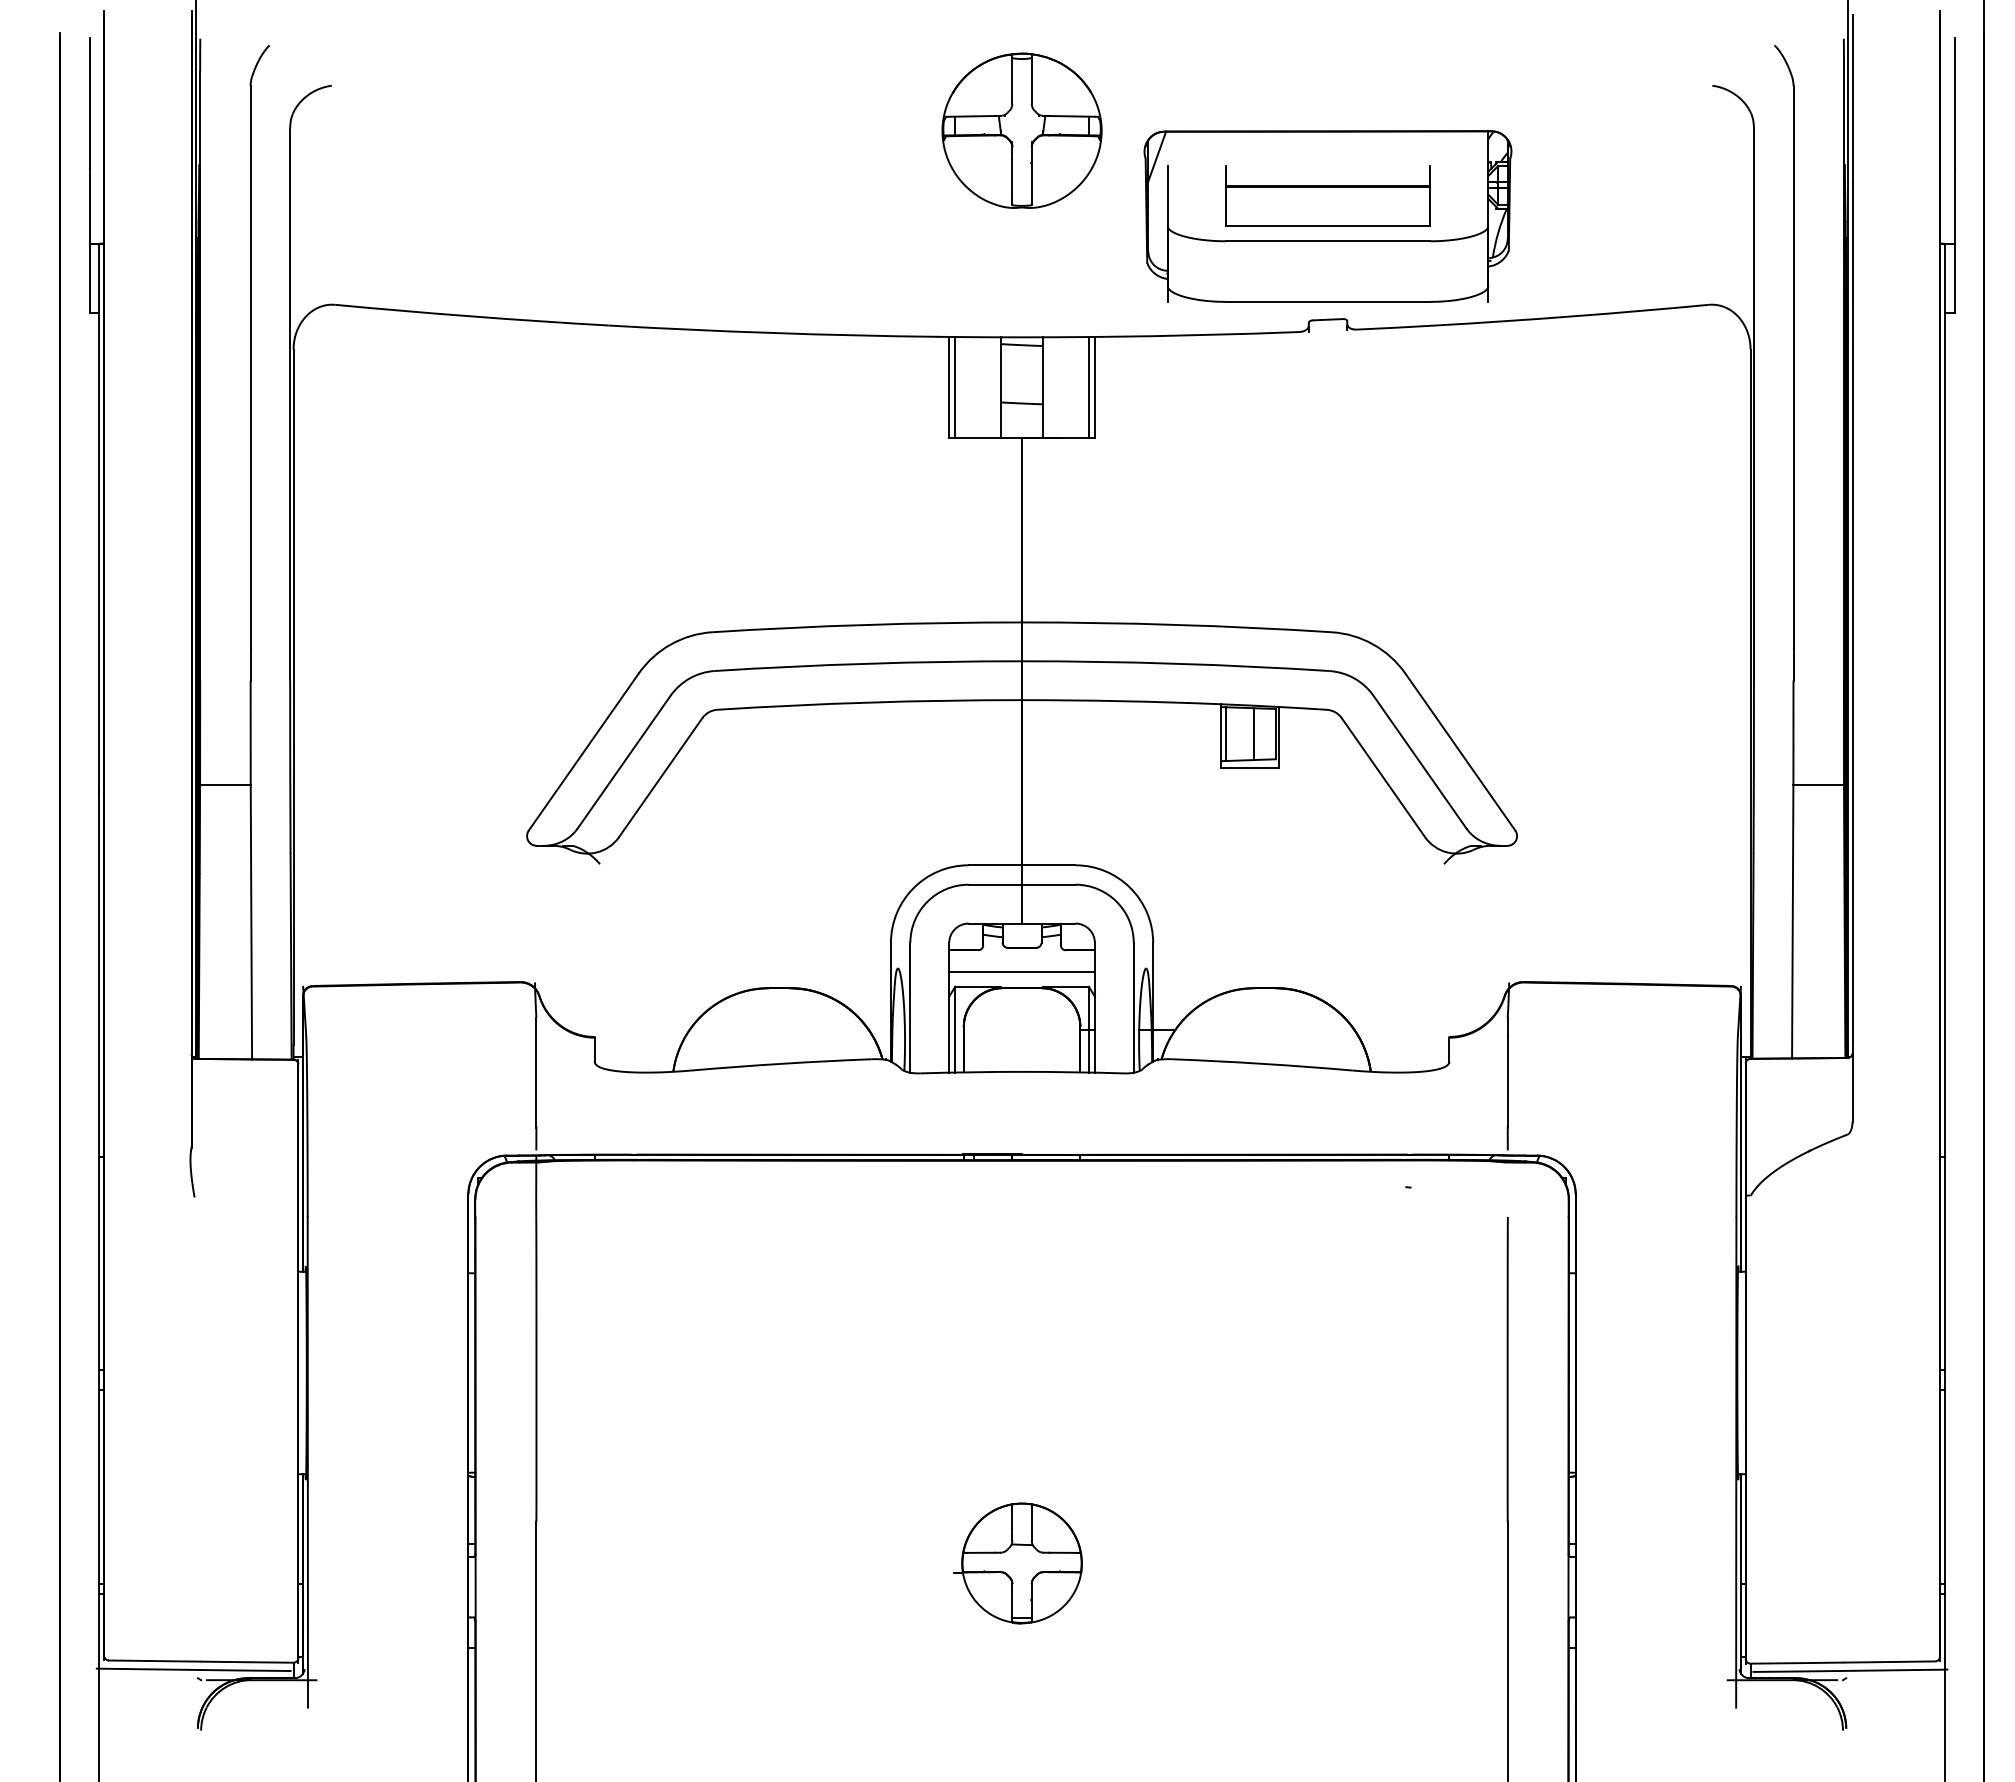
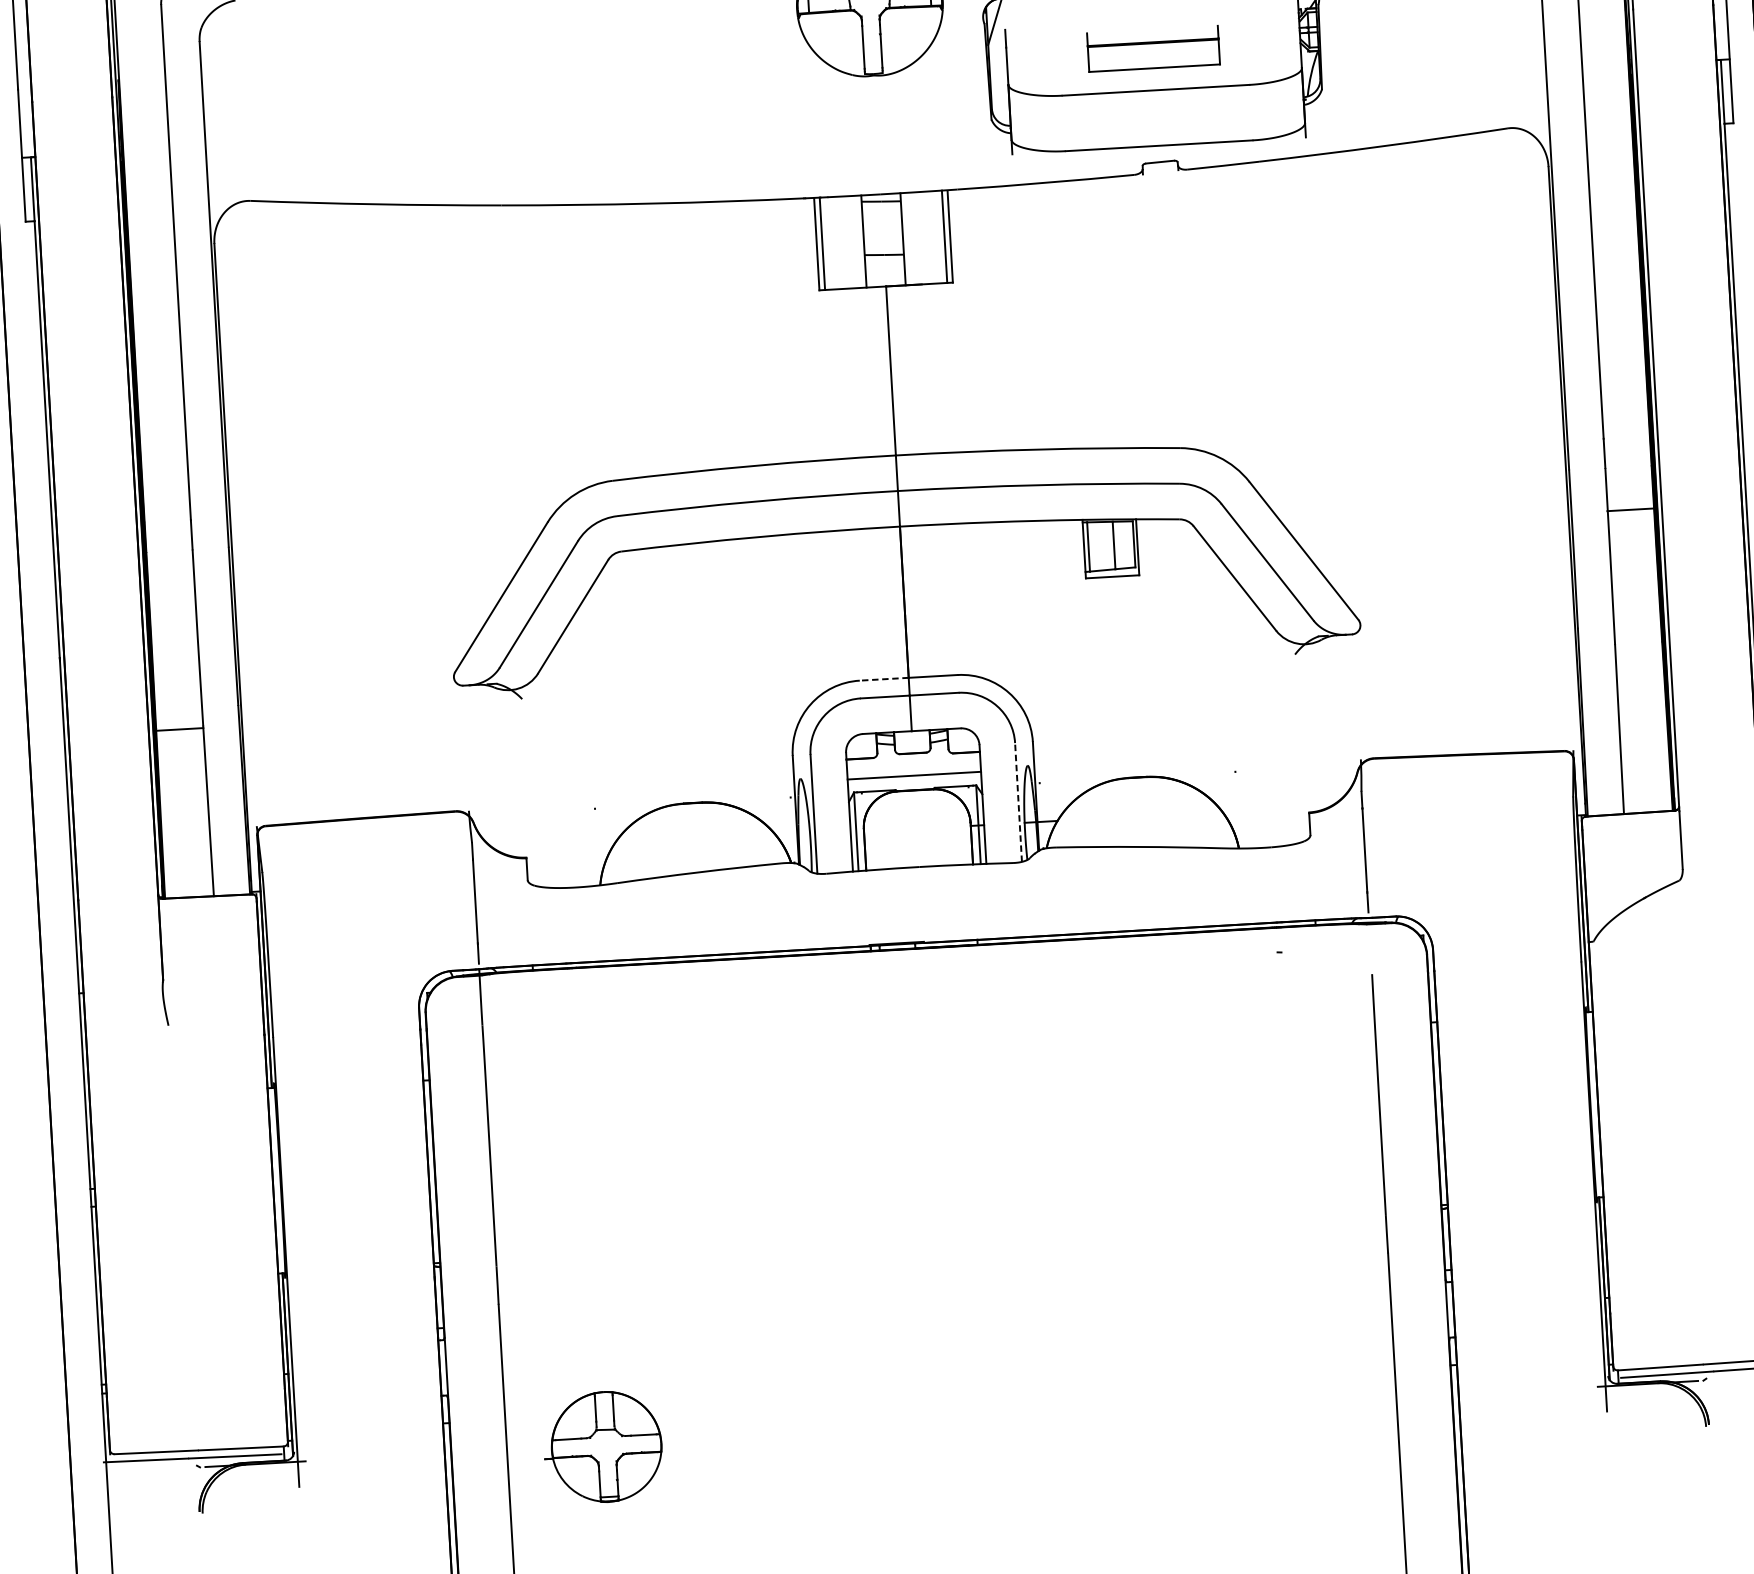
part: (1327, 195) -> (1153, 48), size x0.7
line: (225, 784) -> (179, 729), moved
line: (1818, 784) -> (1630, 509), moved
line: (995, 865) -> (884, 679), solid -> dashed
line: (1133, 1007) -> (1018, 802), solid -> dashed
part: (1017, 1563) -> (602, 1447), moved

